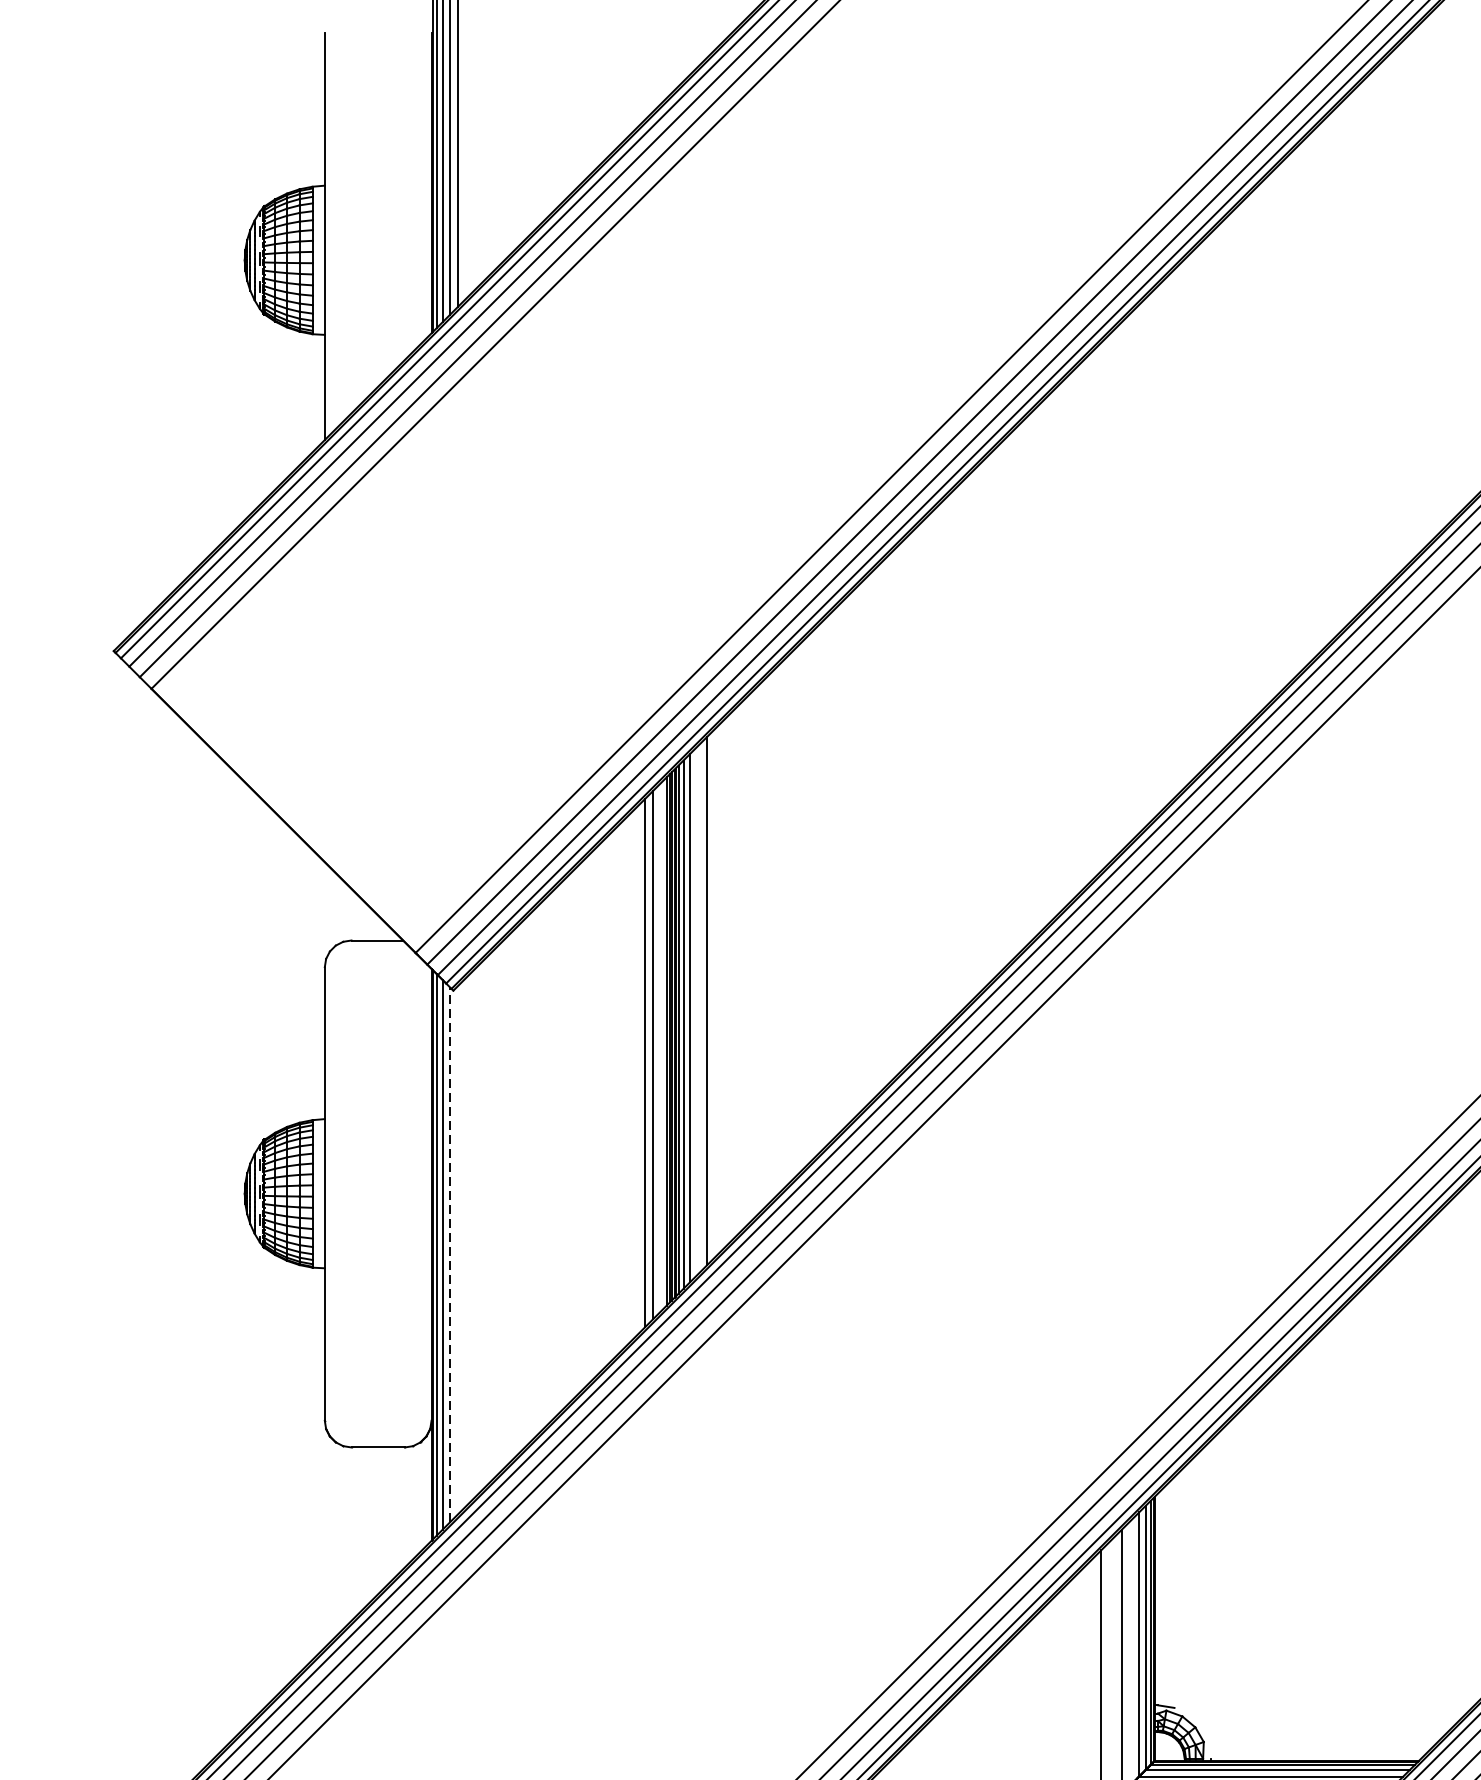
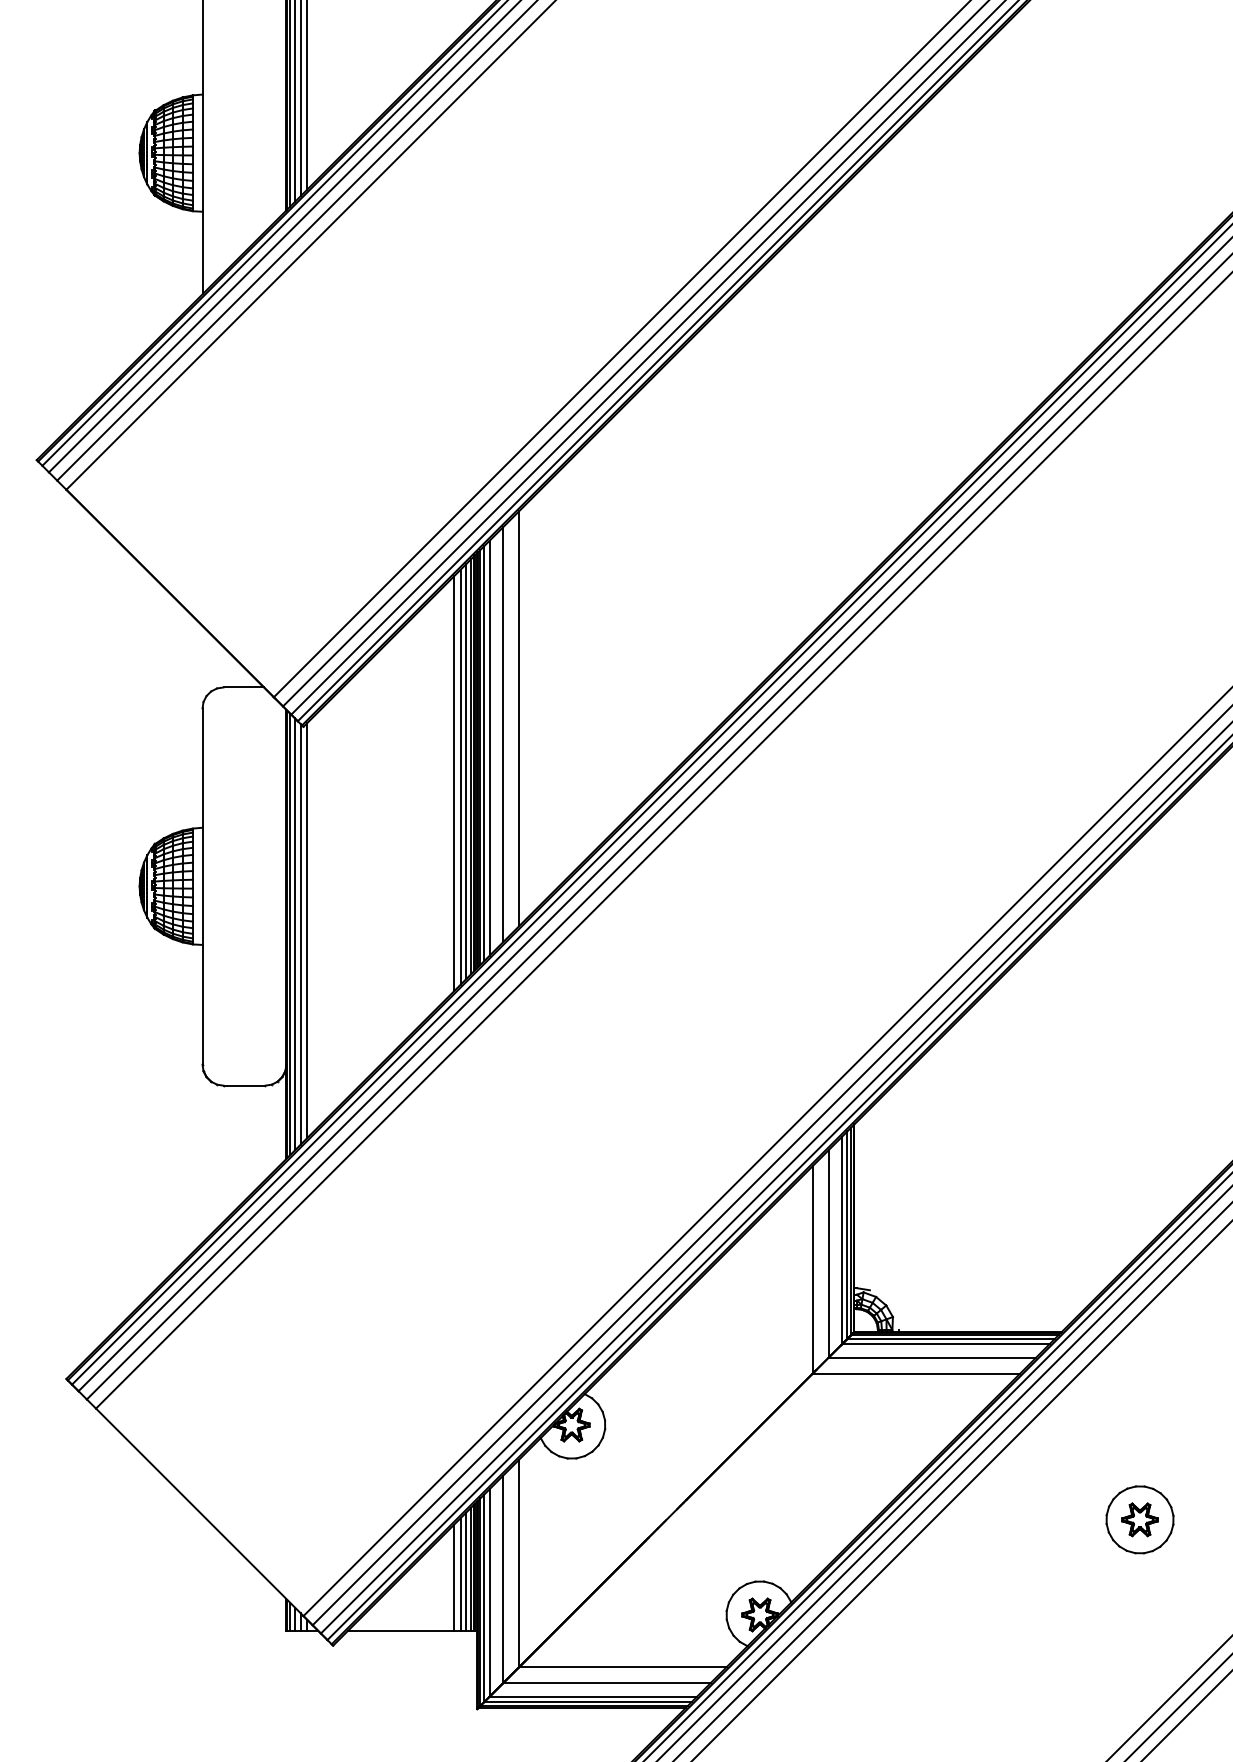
line: (728, 980) -> (519, 718), added
line: (660, 1047) -> (466, 771), added
line: (458, 1249) -> (307, 930), added
line: (449, 1253) -> (300, 933), dashed -> solid

